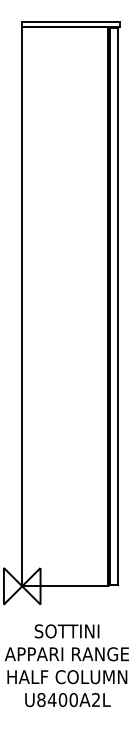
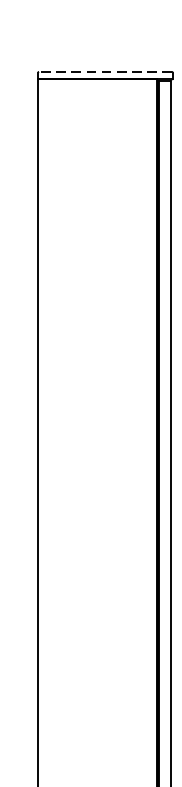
line: (70, 21) -> (104, 71), solid -> dashed

